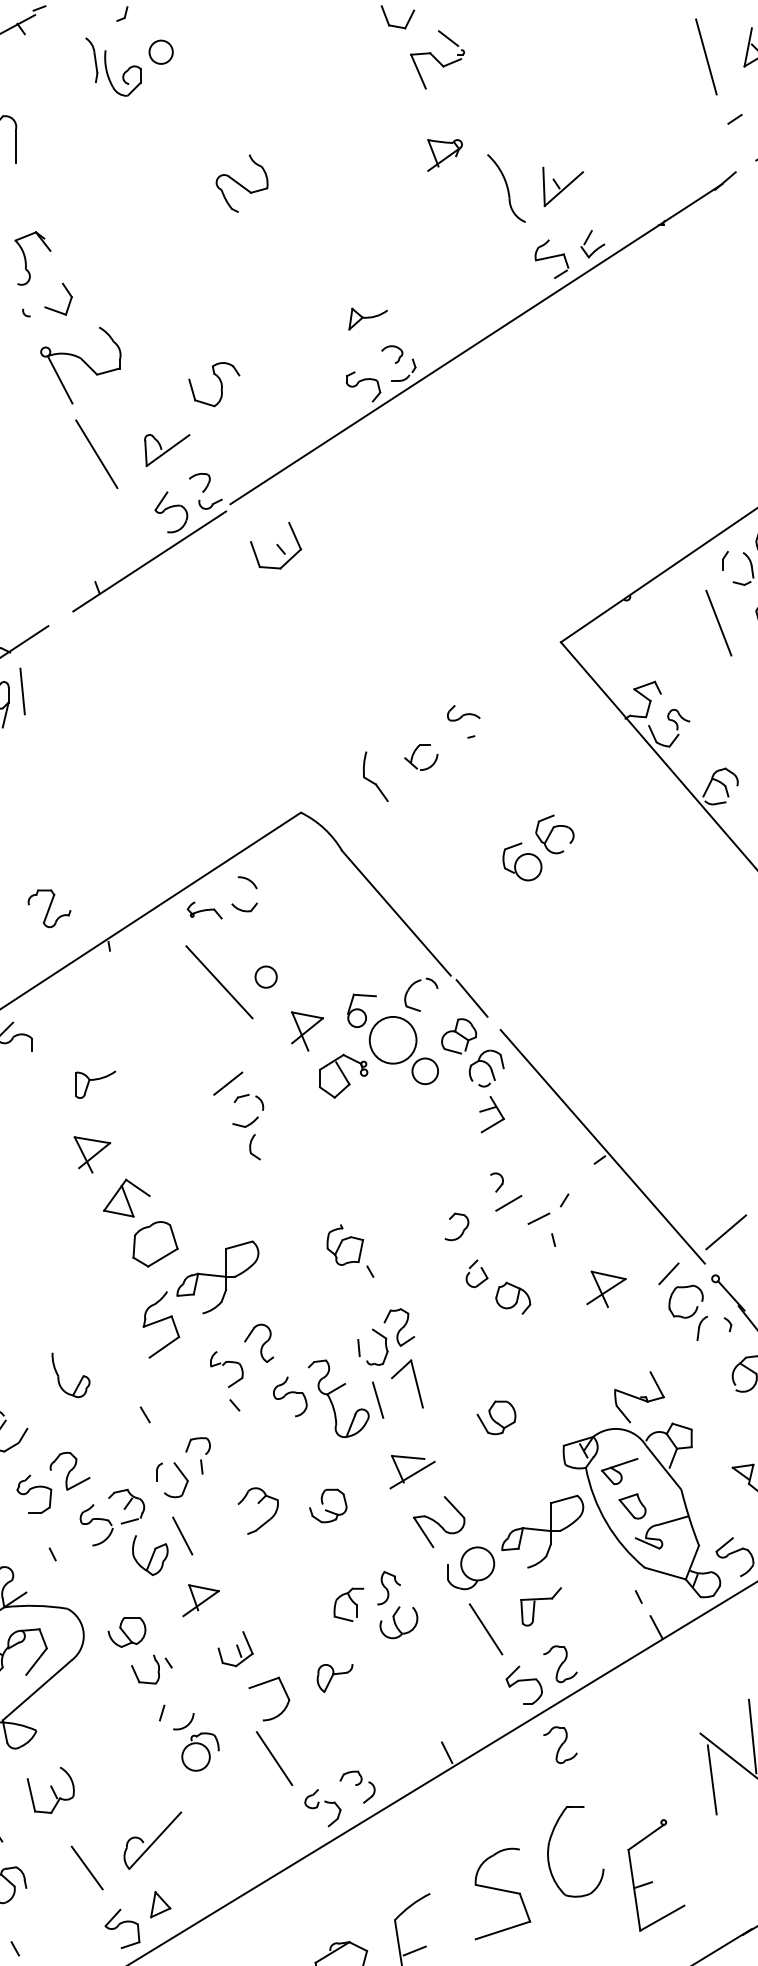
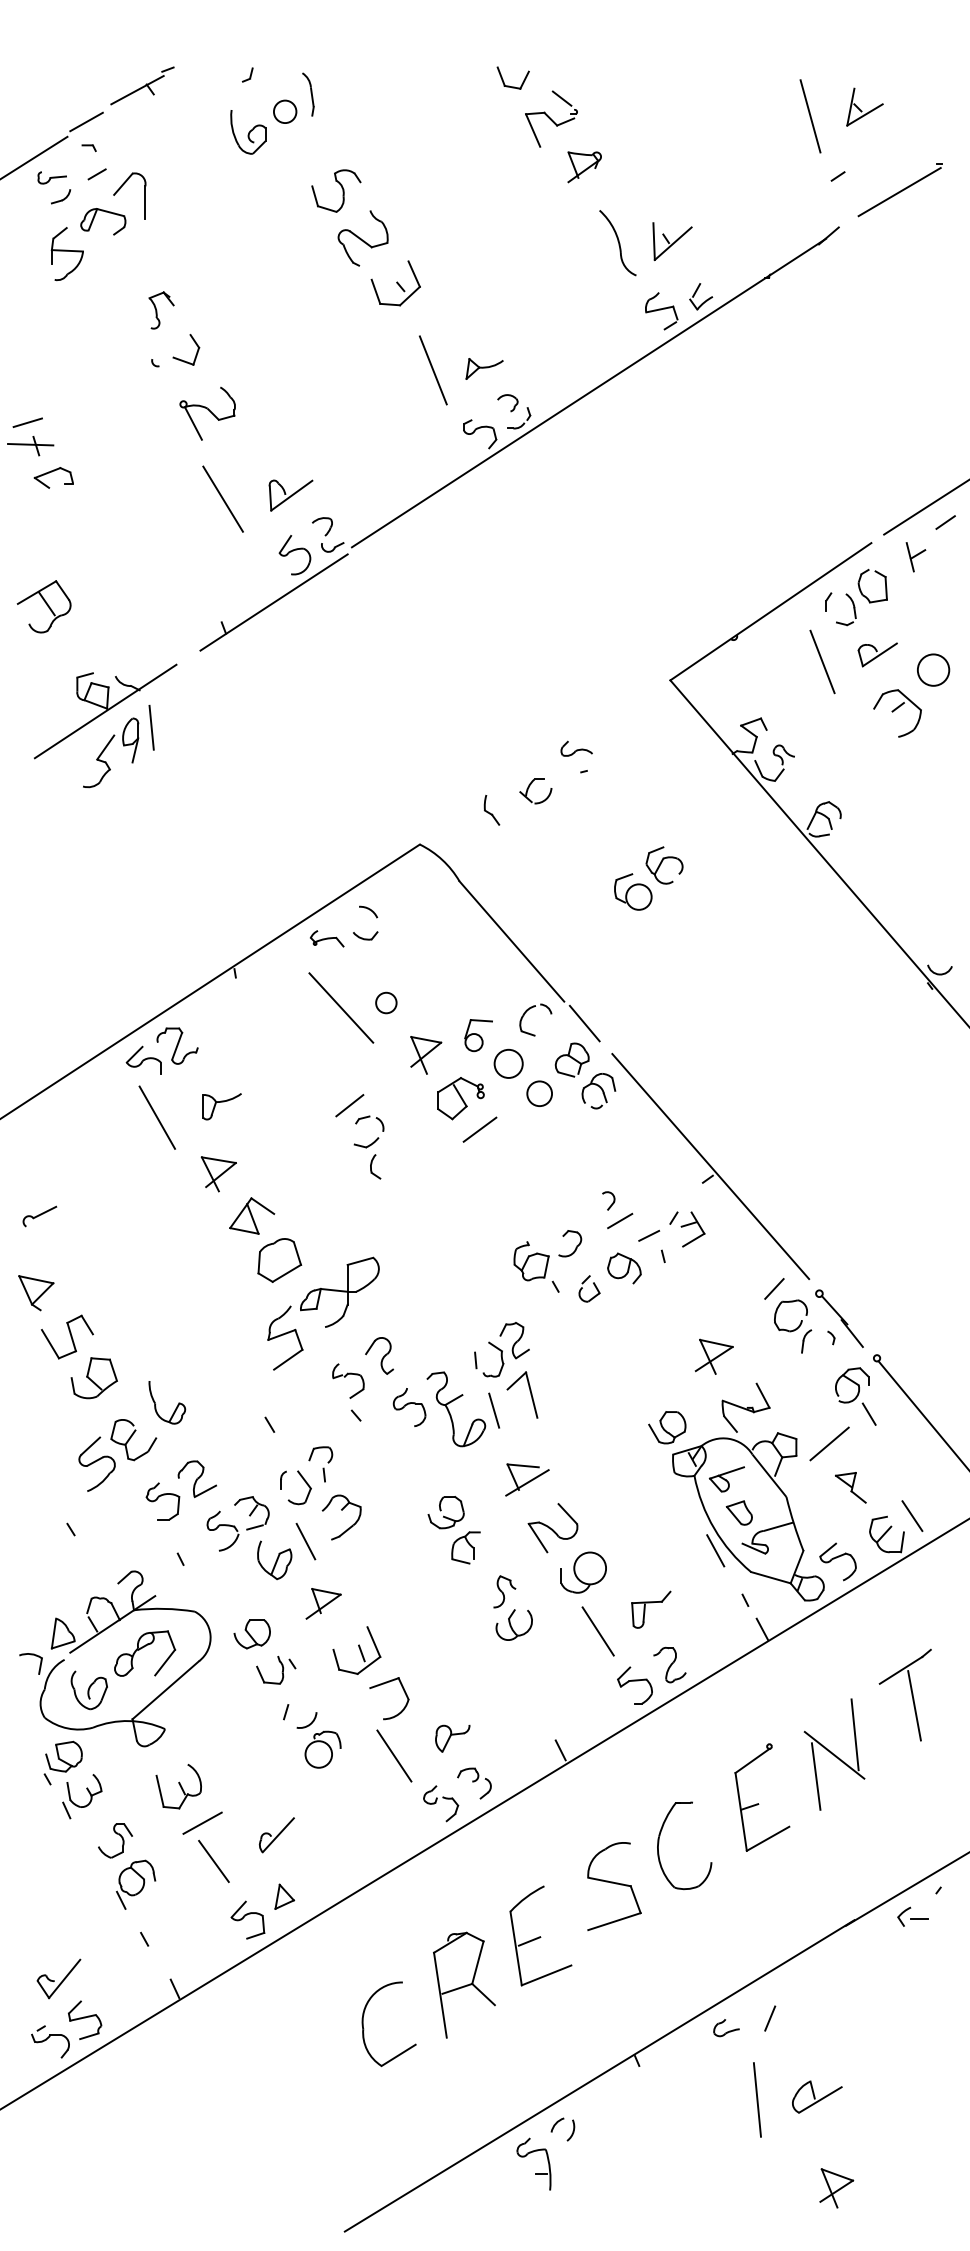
part: (91, 60) -> (308, 94), moved
part: (444, 155) -> (584, 167), moved
part: (32, 258) -> (161, 310), size x0.71
line: (314, 320) -> (432, 370), added
part: (80, 365) -> (207, 413), size x0.71
part: (214, 384) -> (336, 190), moved
part: (275, 545) -> (395, 283), moved
part: (375, 777) -> (491, 810), size x0.62
part: (49, 908) -> (177, 1045), moved
circle: (392, 1039) -> (508, 1063), size x0.62
line: (28, 1095) -> (157, 1117), added
line: (362, 1108) -> (479, 1129), added
part: (491, 1114) -> (692, 1229), moved
line: (726, 1231) -> (829, 1443), moved
part: (350, 1250) -> (536, 1266), moved
part: (605, 1288) -> (713, 1356), moved
part: (513, 1298) -> (624, 1268), moved
part: (80, 1379) -> (176, 1406), moved
part: (496, 1417) -> (667, 1427), moved
part: (258, 1503) -> (341, 1510), moved
part: (542, 1530) -> (652, 1536), removed
line: (607, 1545) -> (715, 1550), added
part: (348, 1604) -> (465, 1547), moved
part: (235, 1649) -> (356, 1650), size x1.43
part: (334, 1678) -> (452, 1738), moved
part: (560, 1744) -> (669, 1742), removed
line: (75, 1827) -> (202, 1822), added
part: (152, 1841) -> (276, 1835), size x0.62
part: (652, 1881) -> (758, 1803), moved

